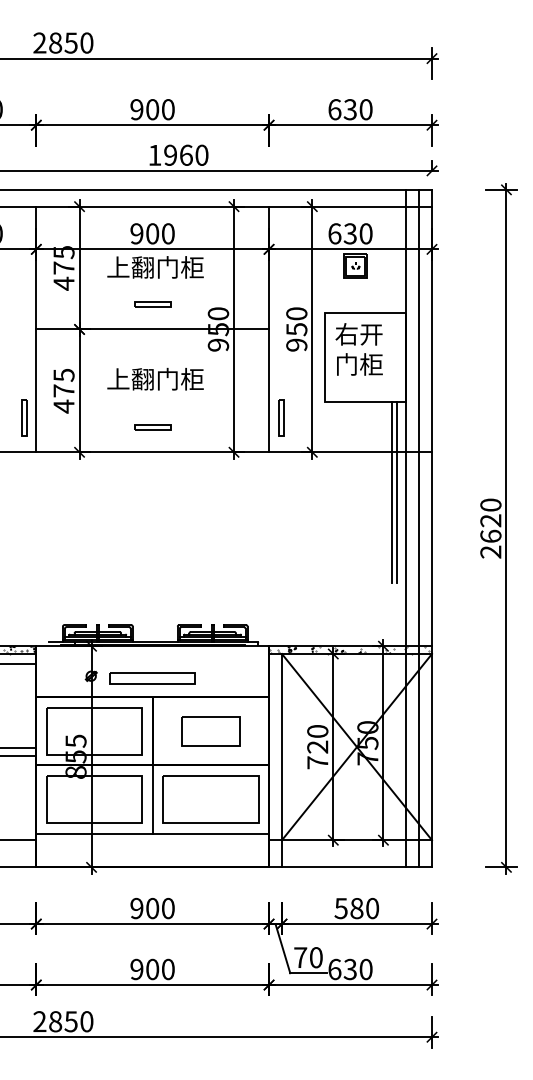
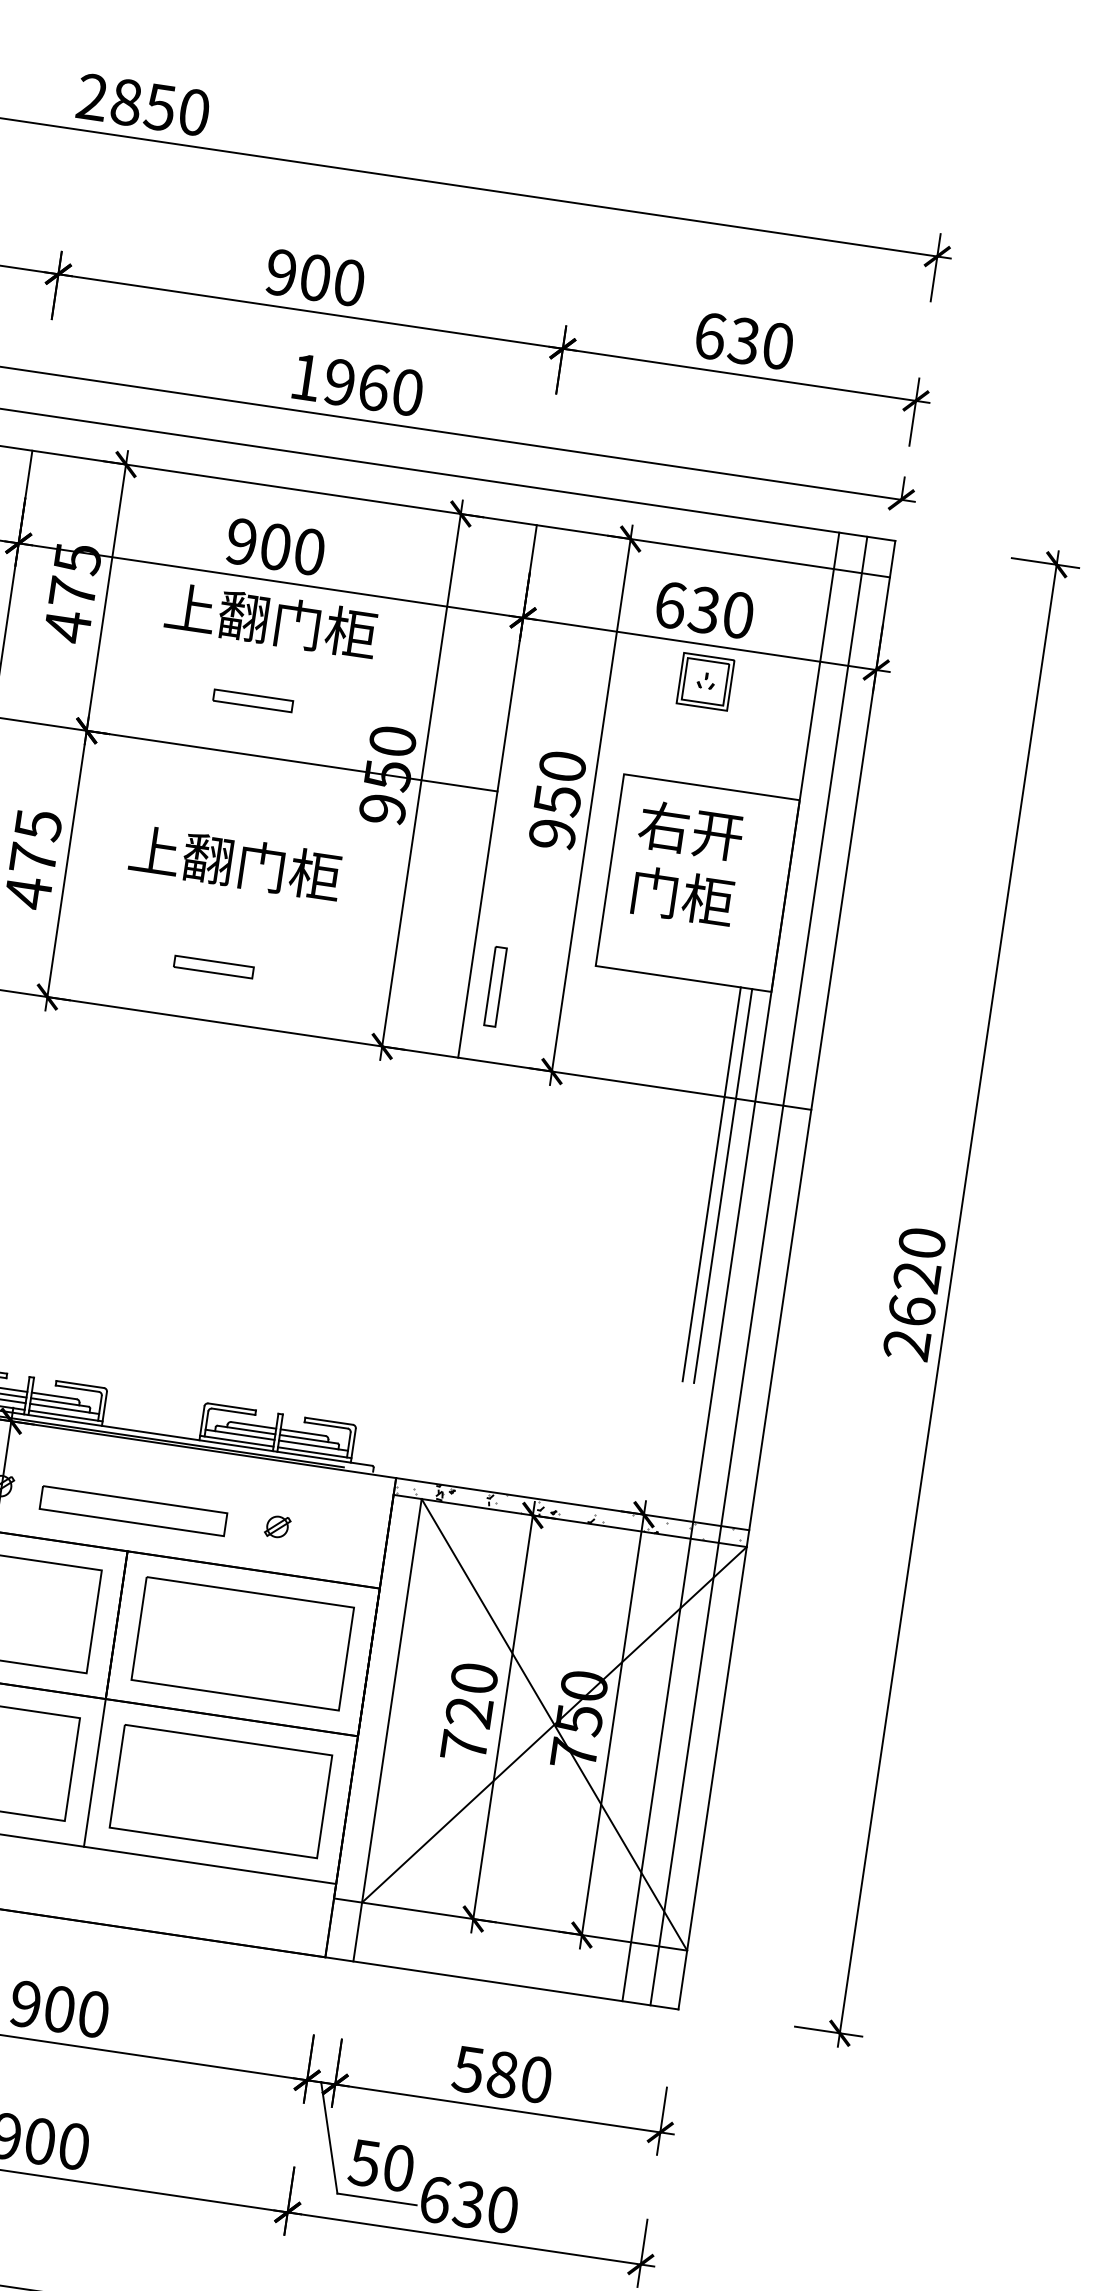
part: (218, 675) -> (277, 1525), added
part: (210, 731) -> (241, 1644), size x1.67
text: (300, 957) -> (364, 2162), 70 -> 50

